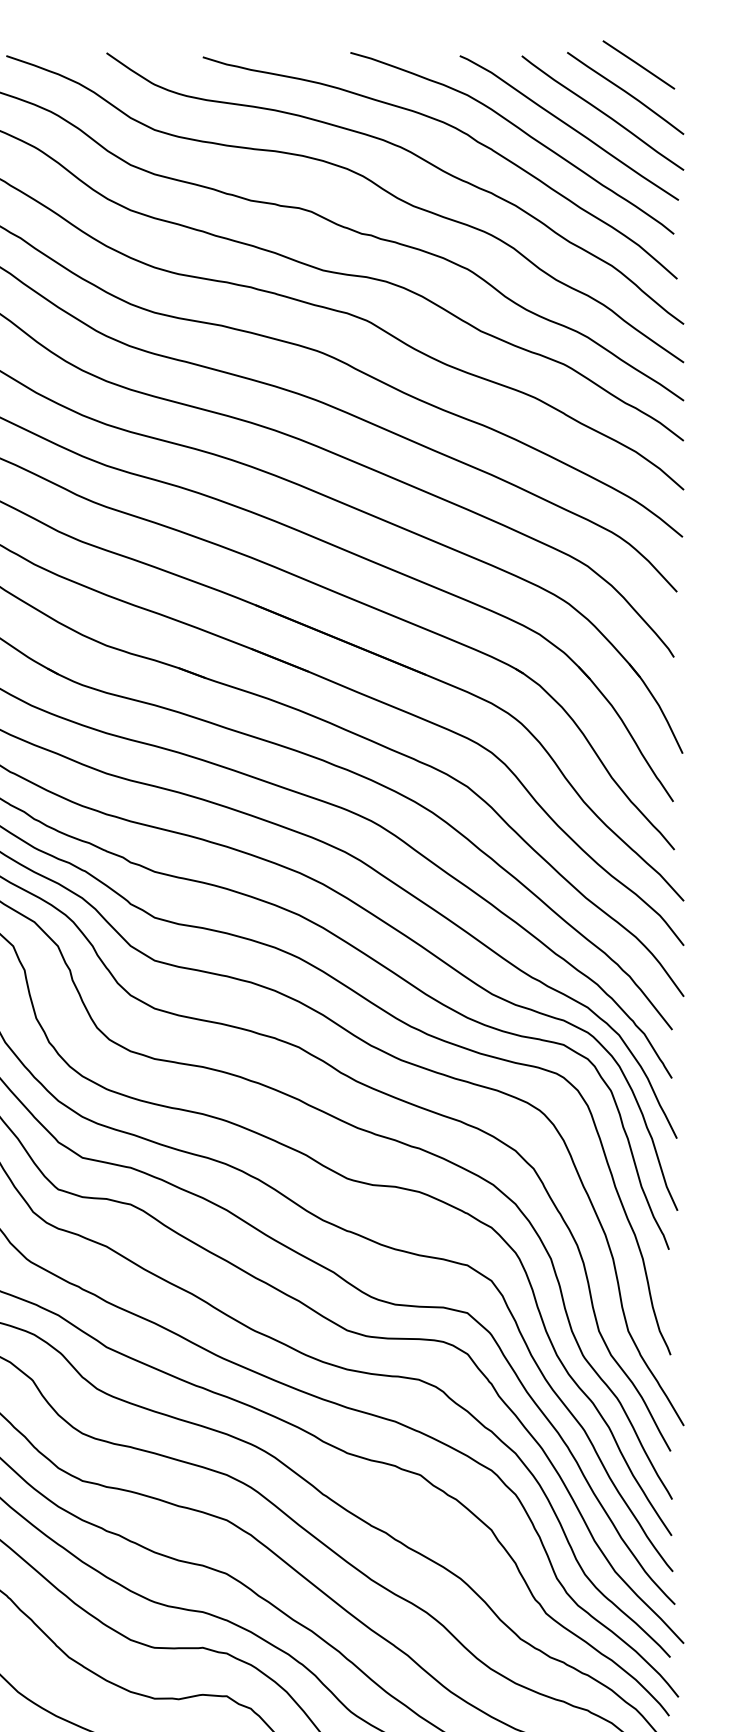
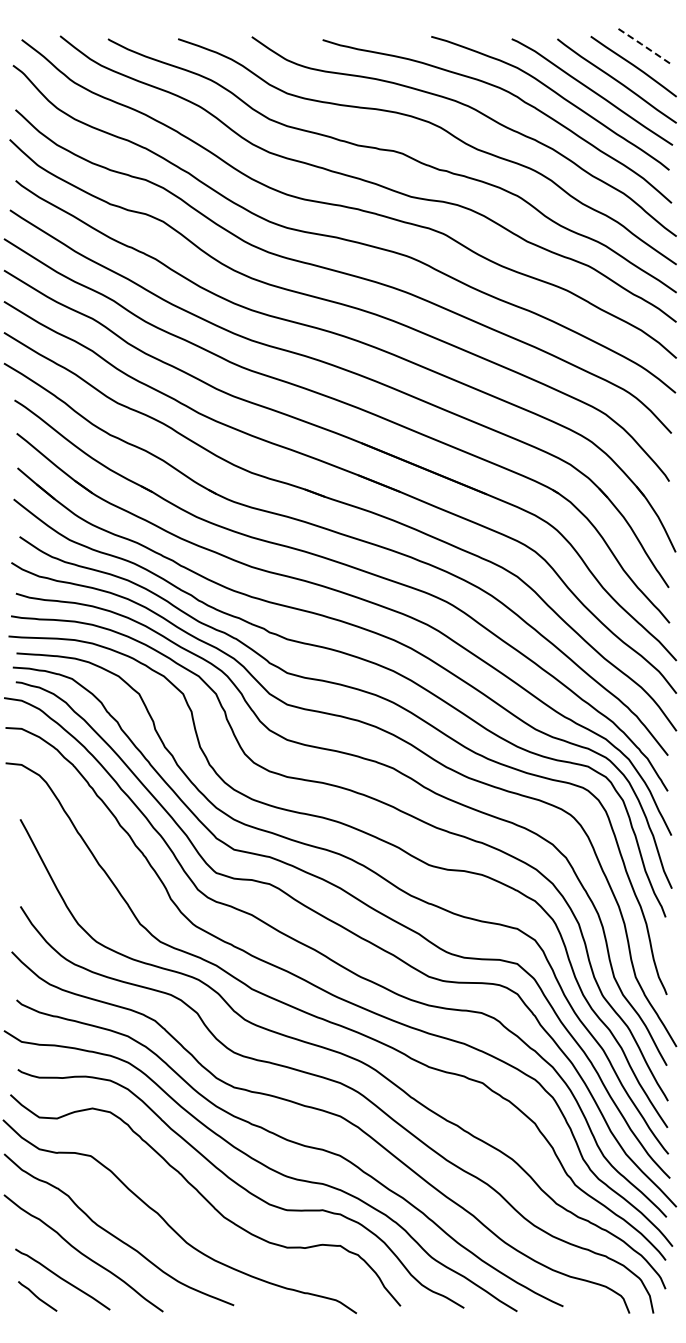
line: (637, 64) -> (642, 45), solid -> dashed

